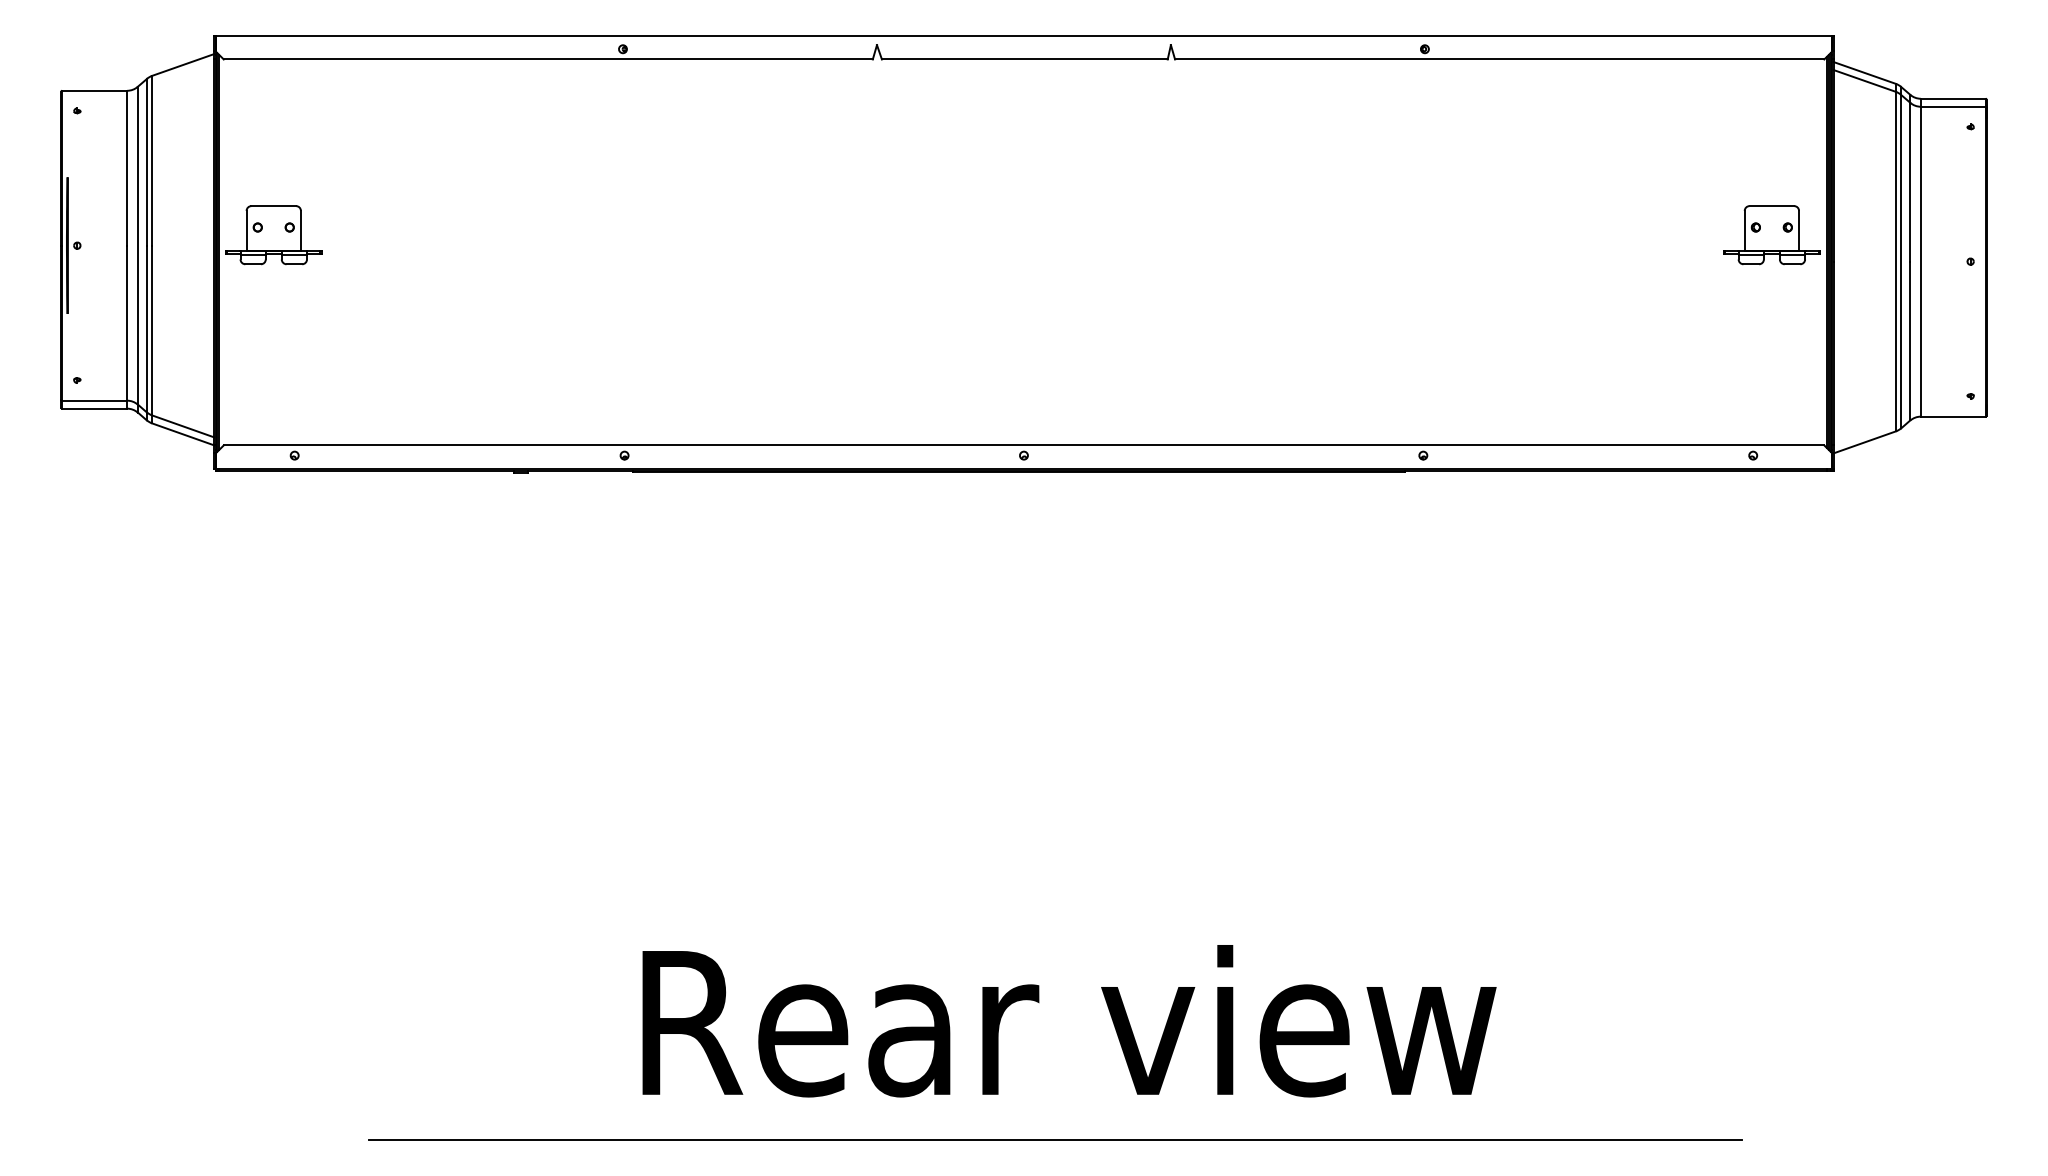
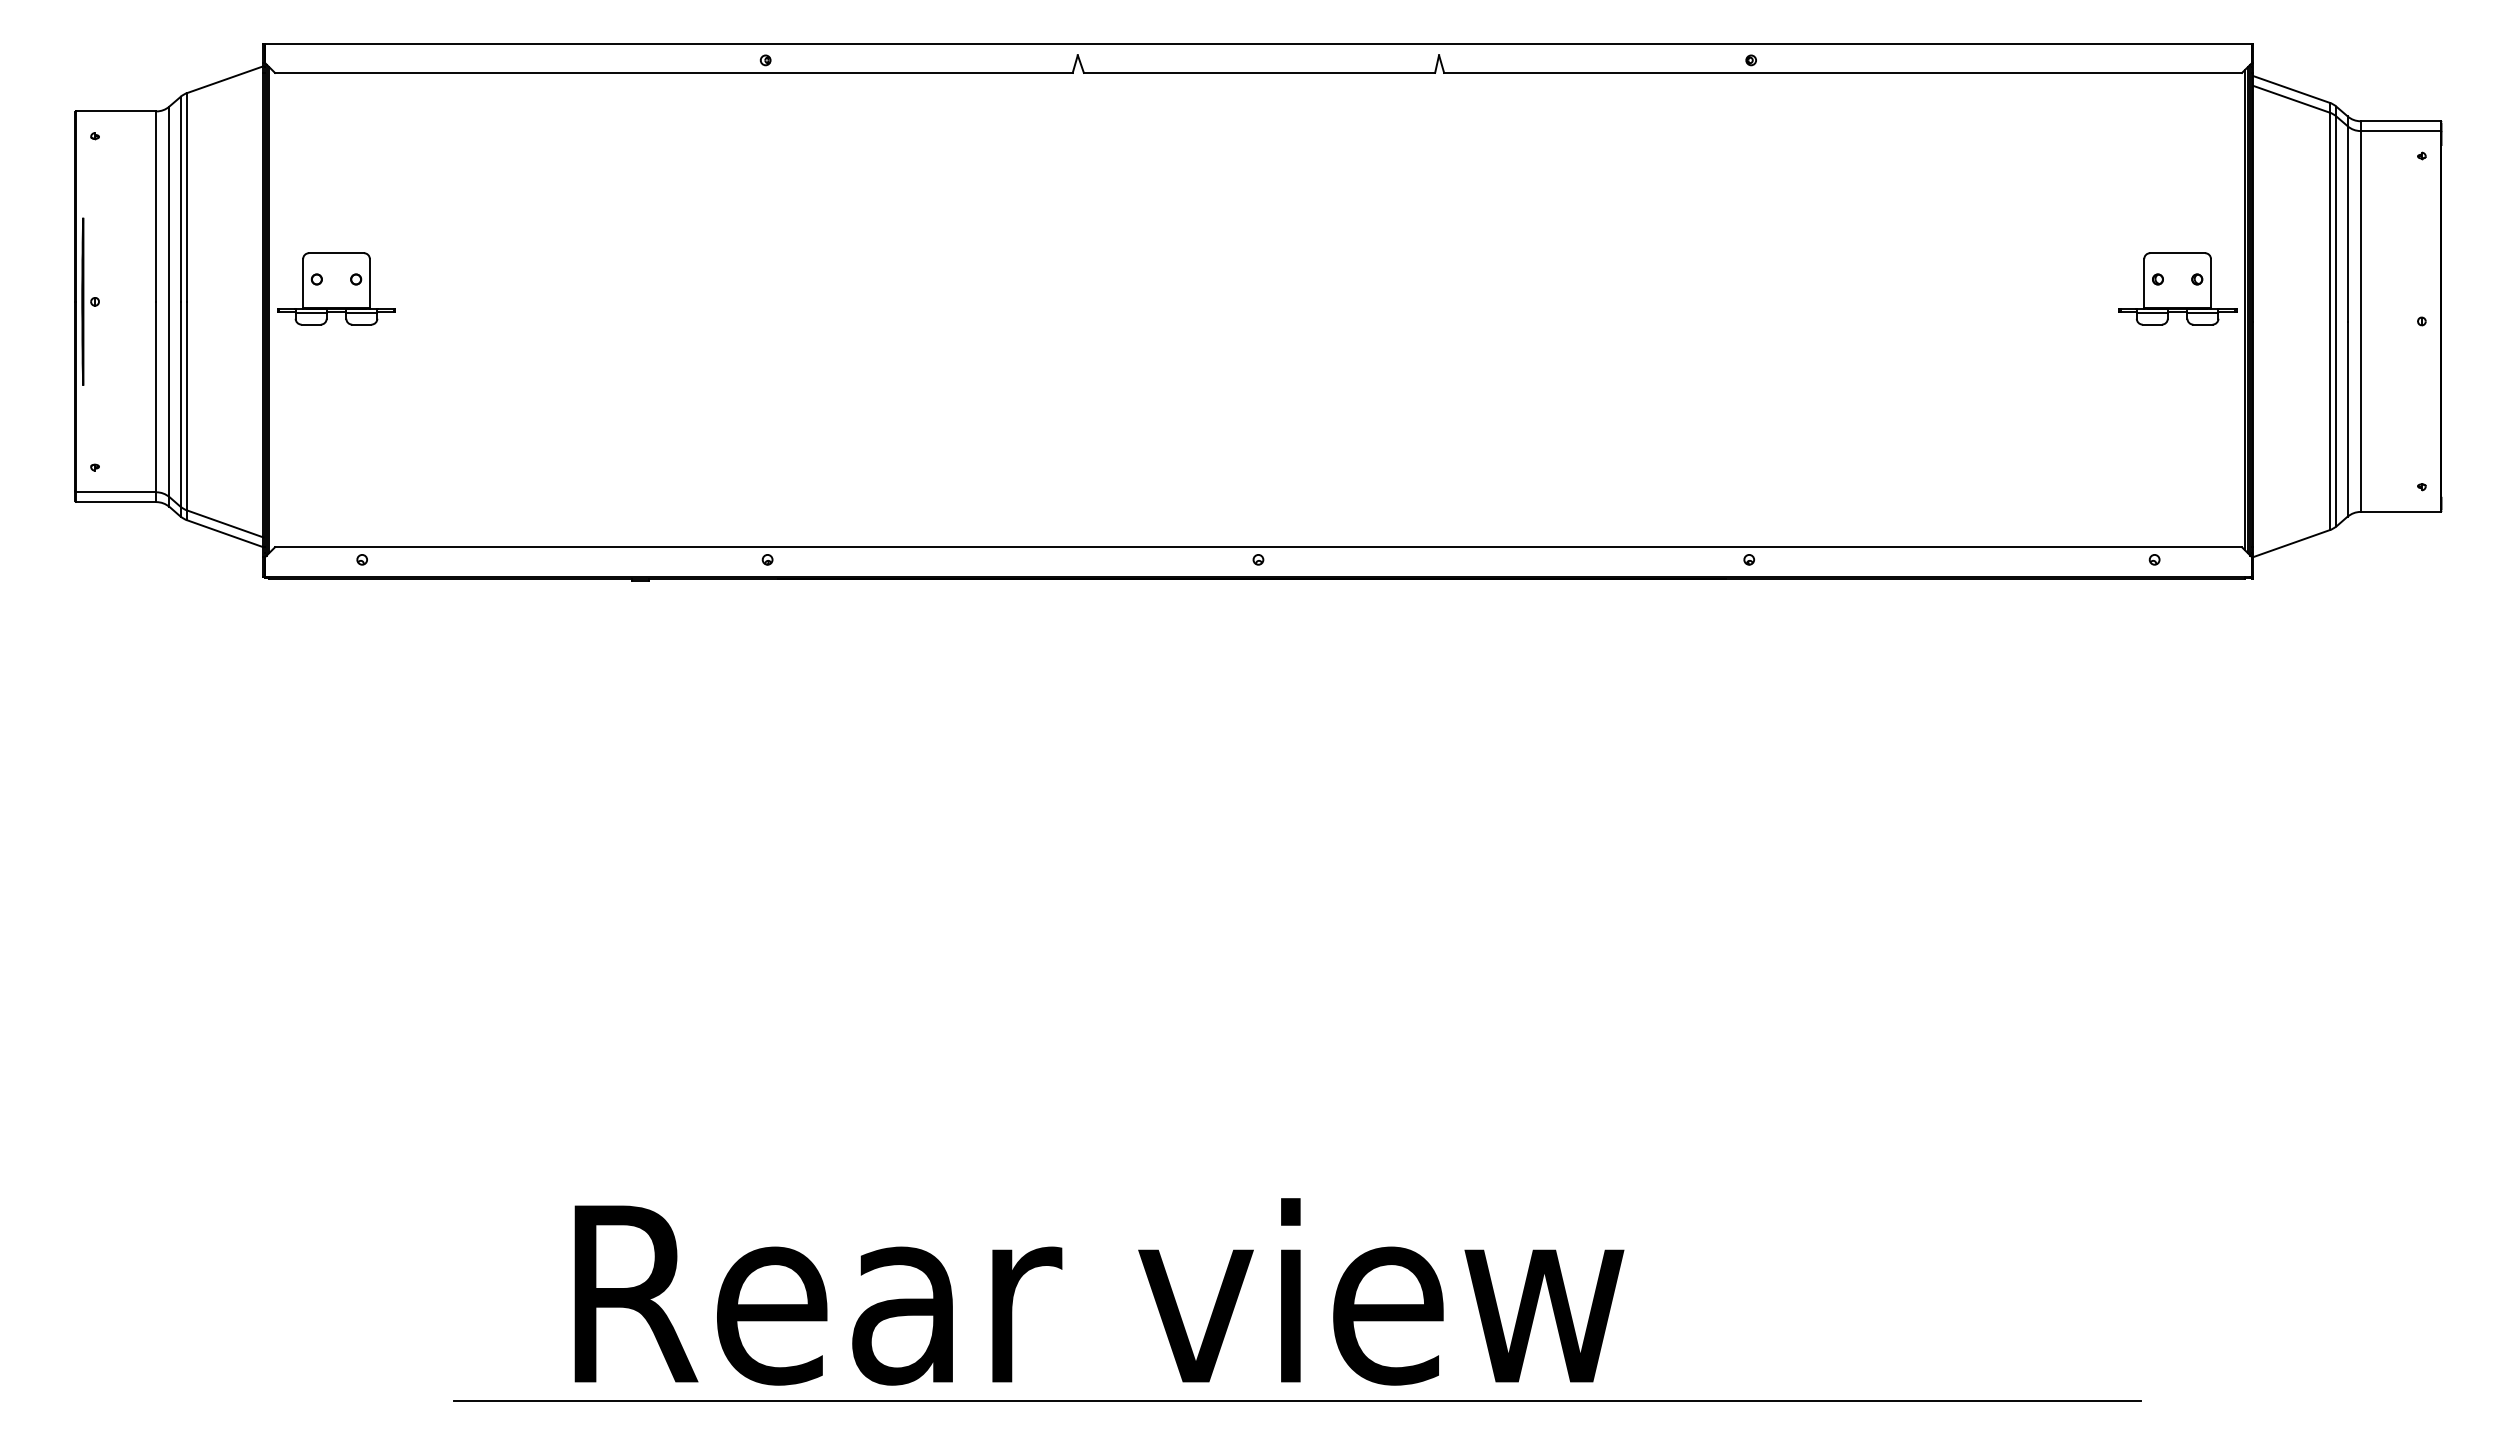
text: (1069, 1020) -> (1099, 1291), moved

